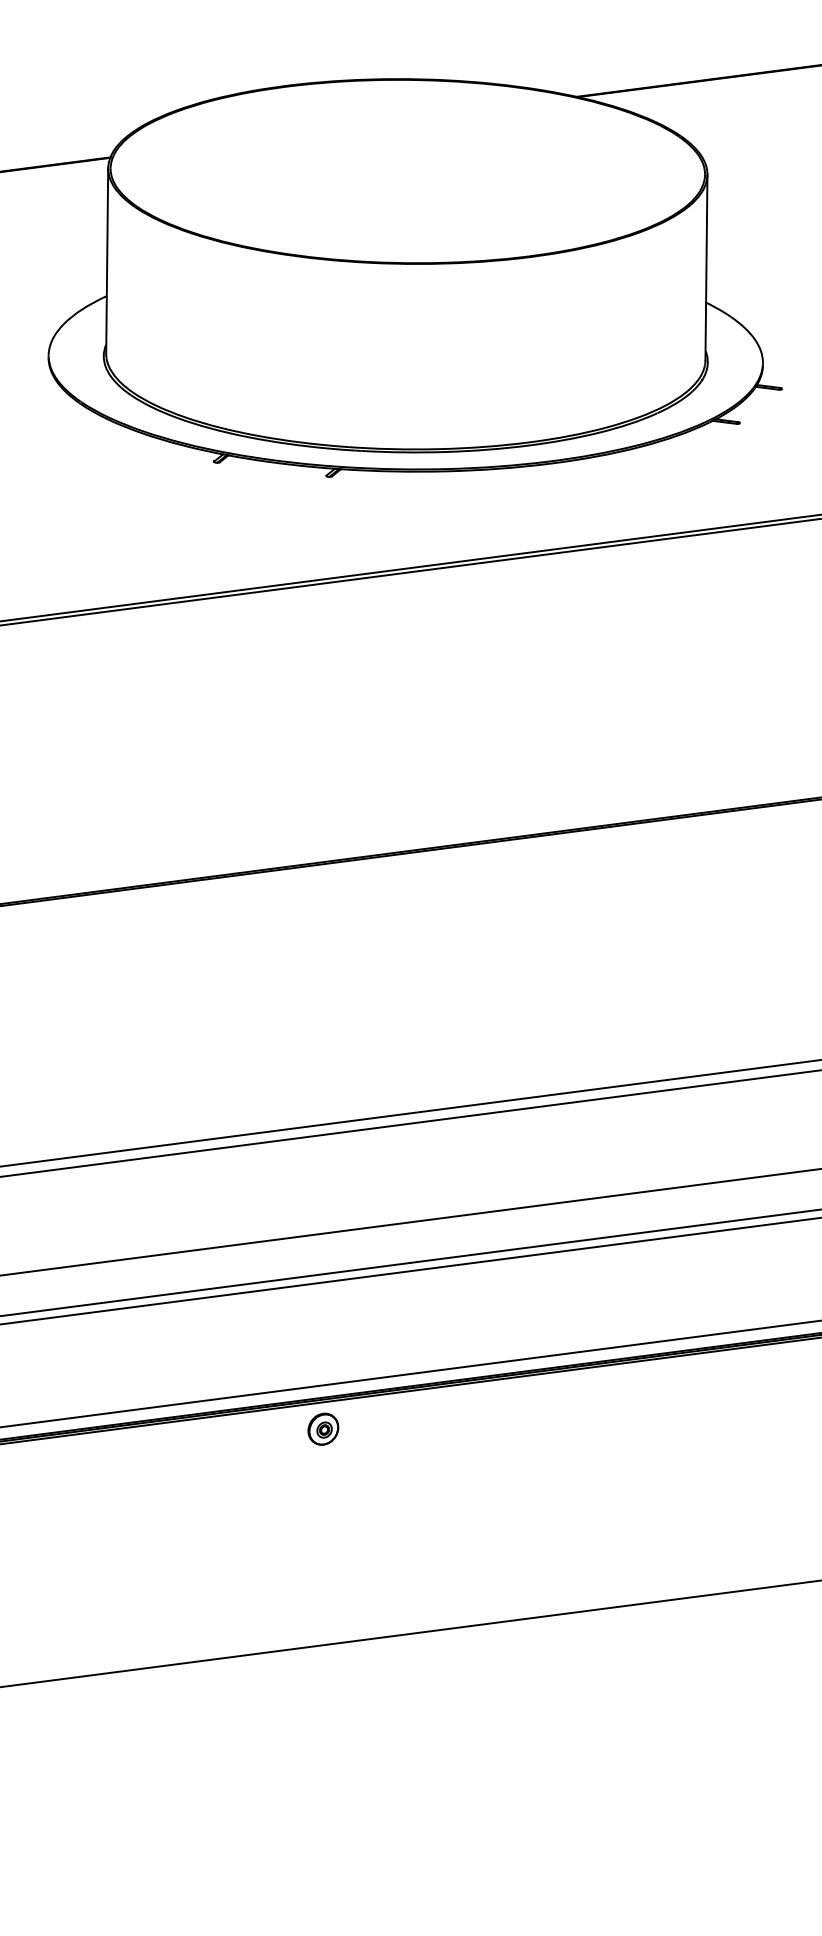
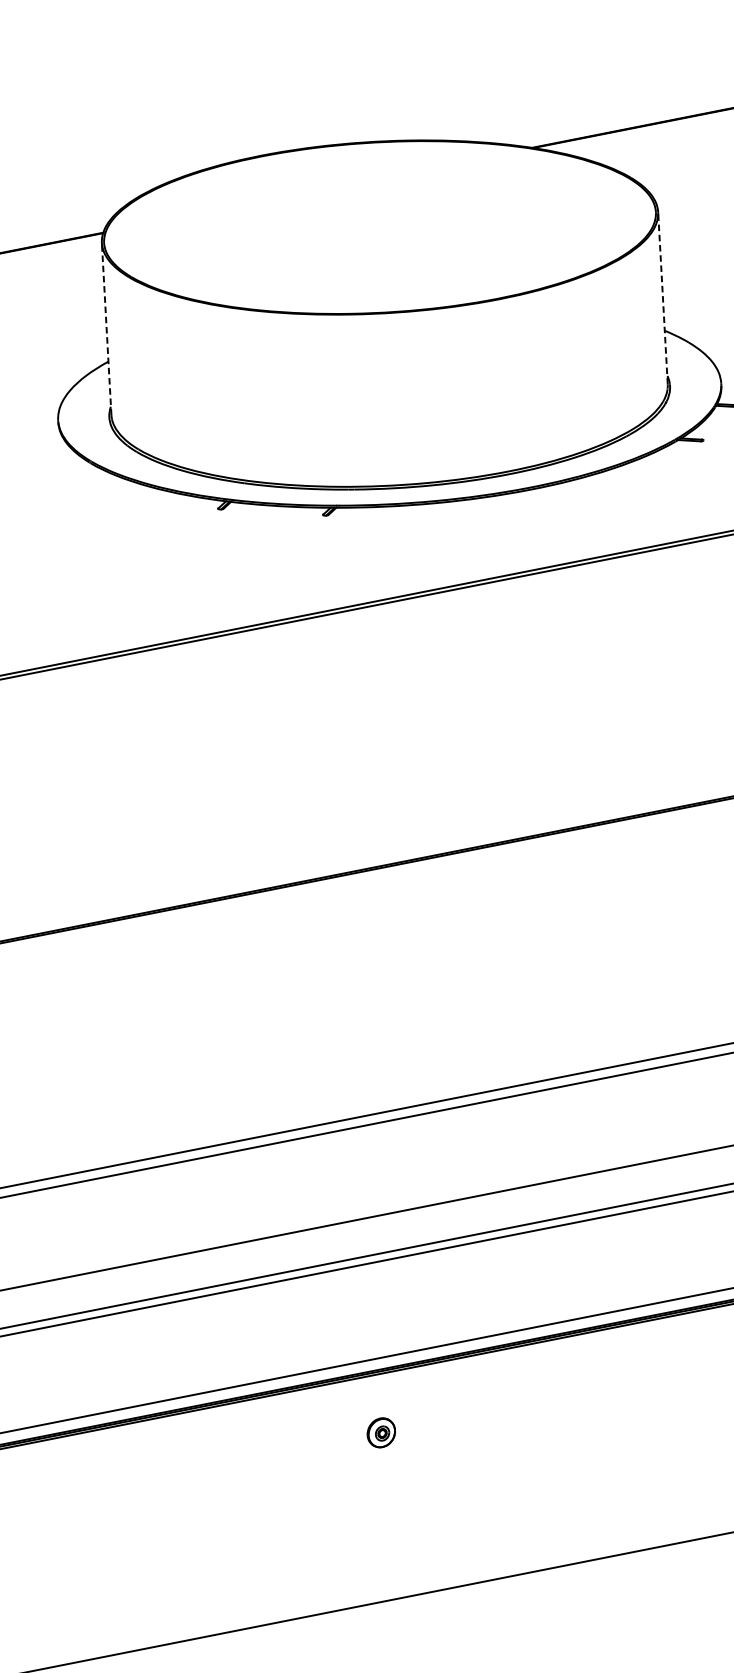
line: (107, 261) -> (106, 329), solid -> dashed
line: (706, 267) -> (663, 298), solid -> dashed
part: (323, 1428) -> (381, 1432), moved

